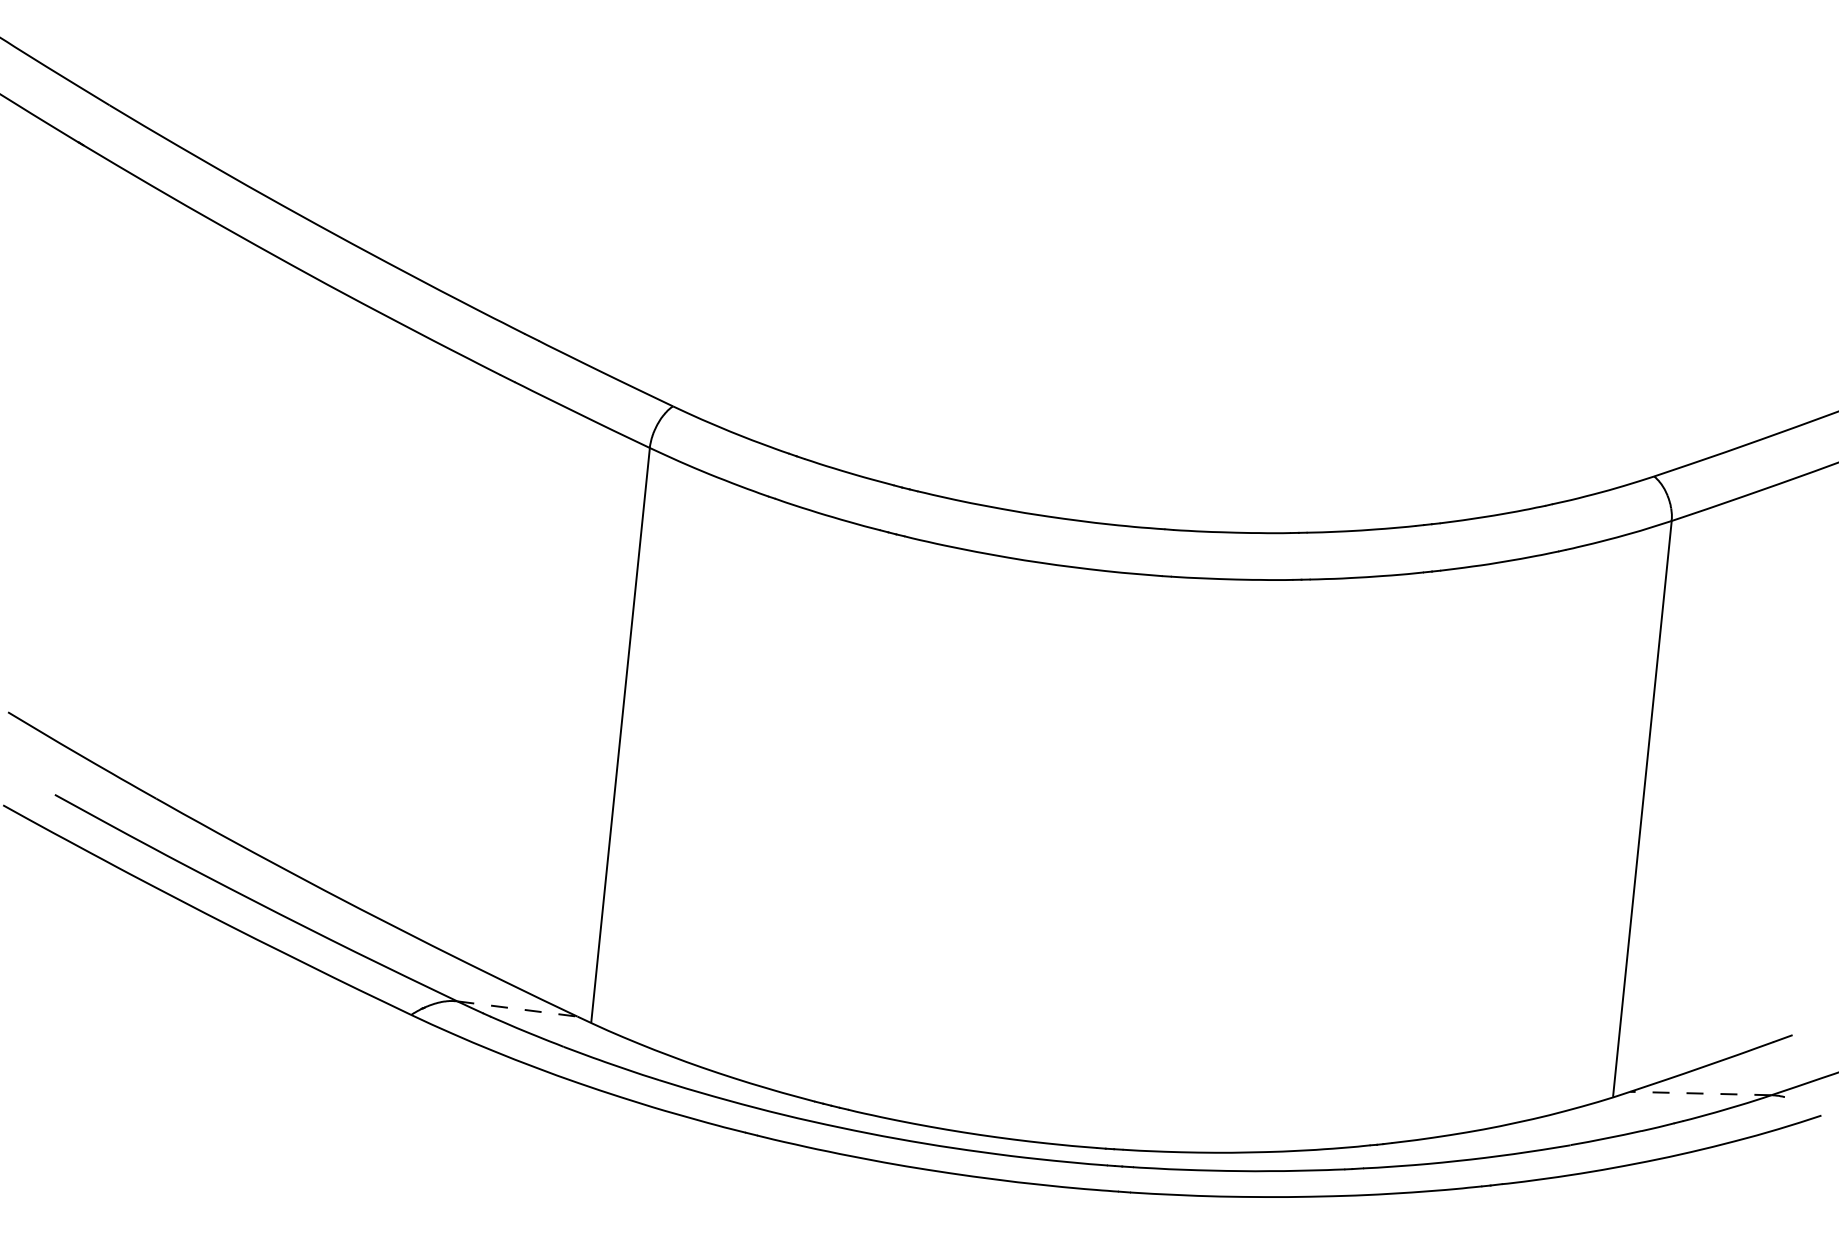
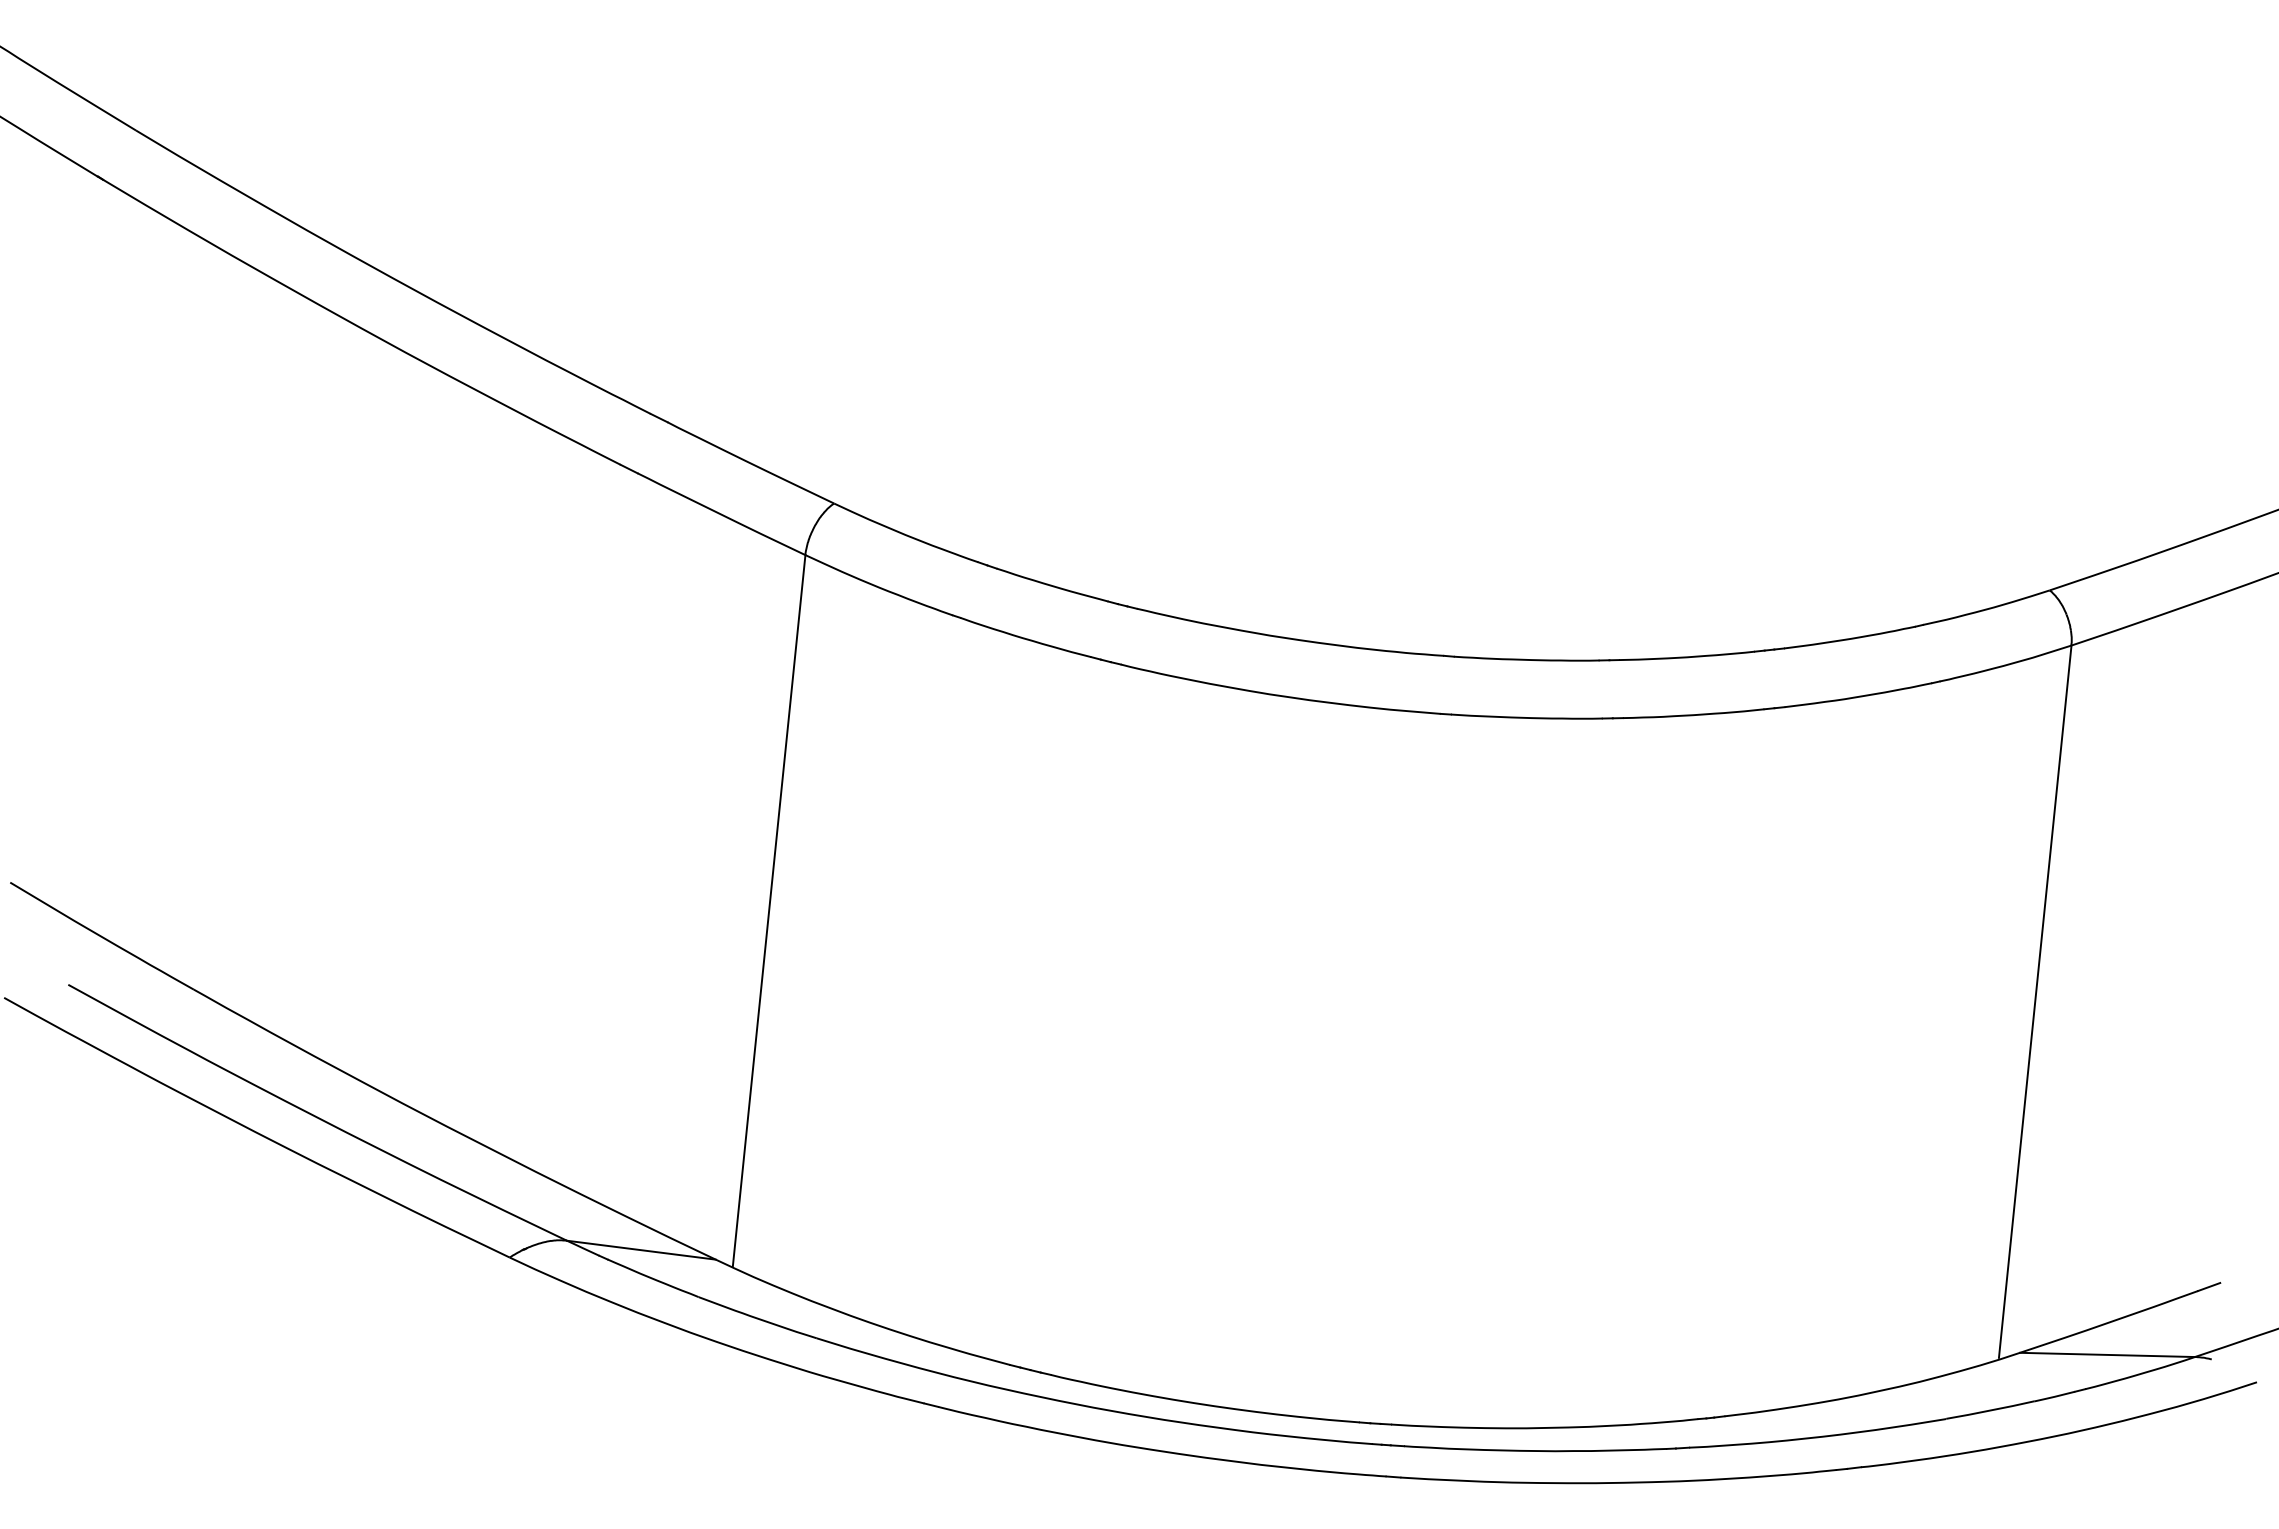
line: (517, 1009) -> (641, 1250), dashed -> solid
line: (1700, 1093) -> (2107, 1354), dashed -> solid

